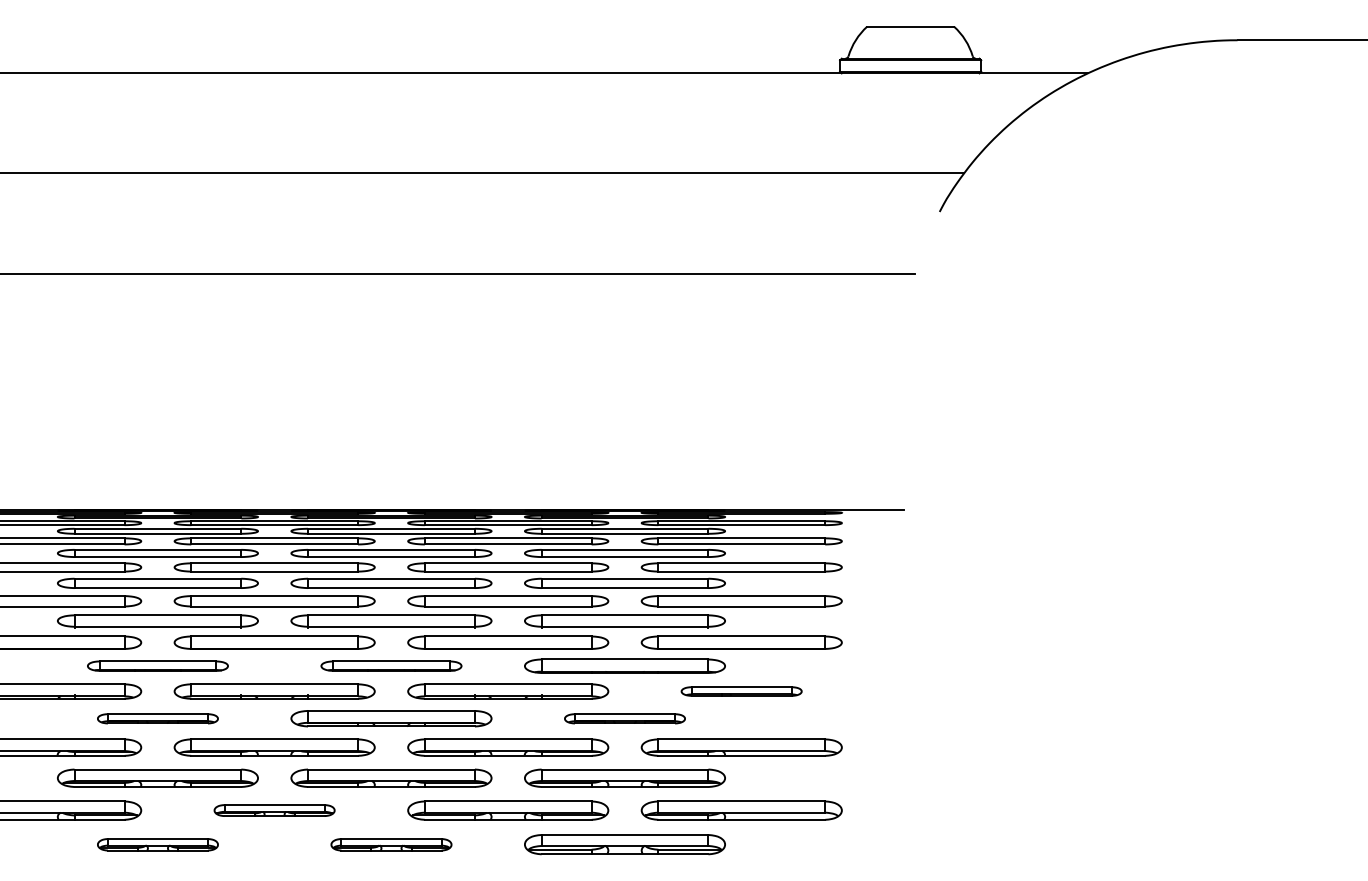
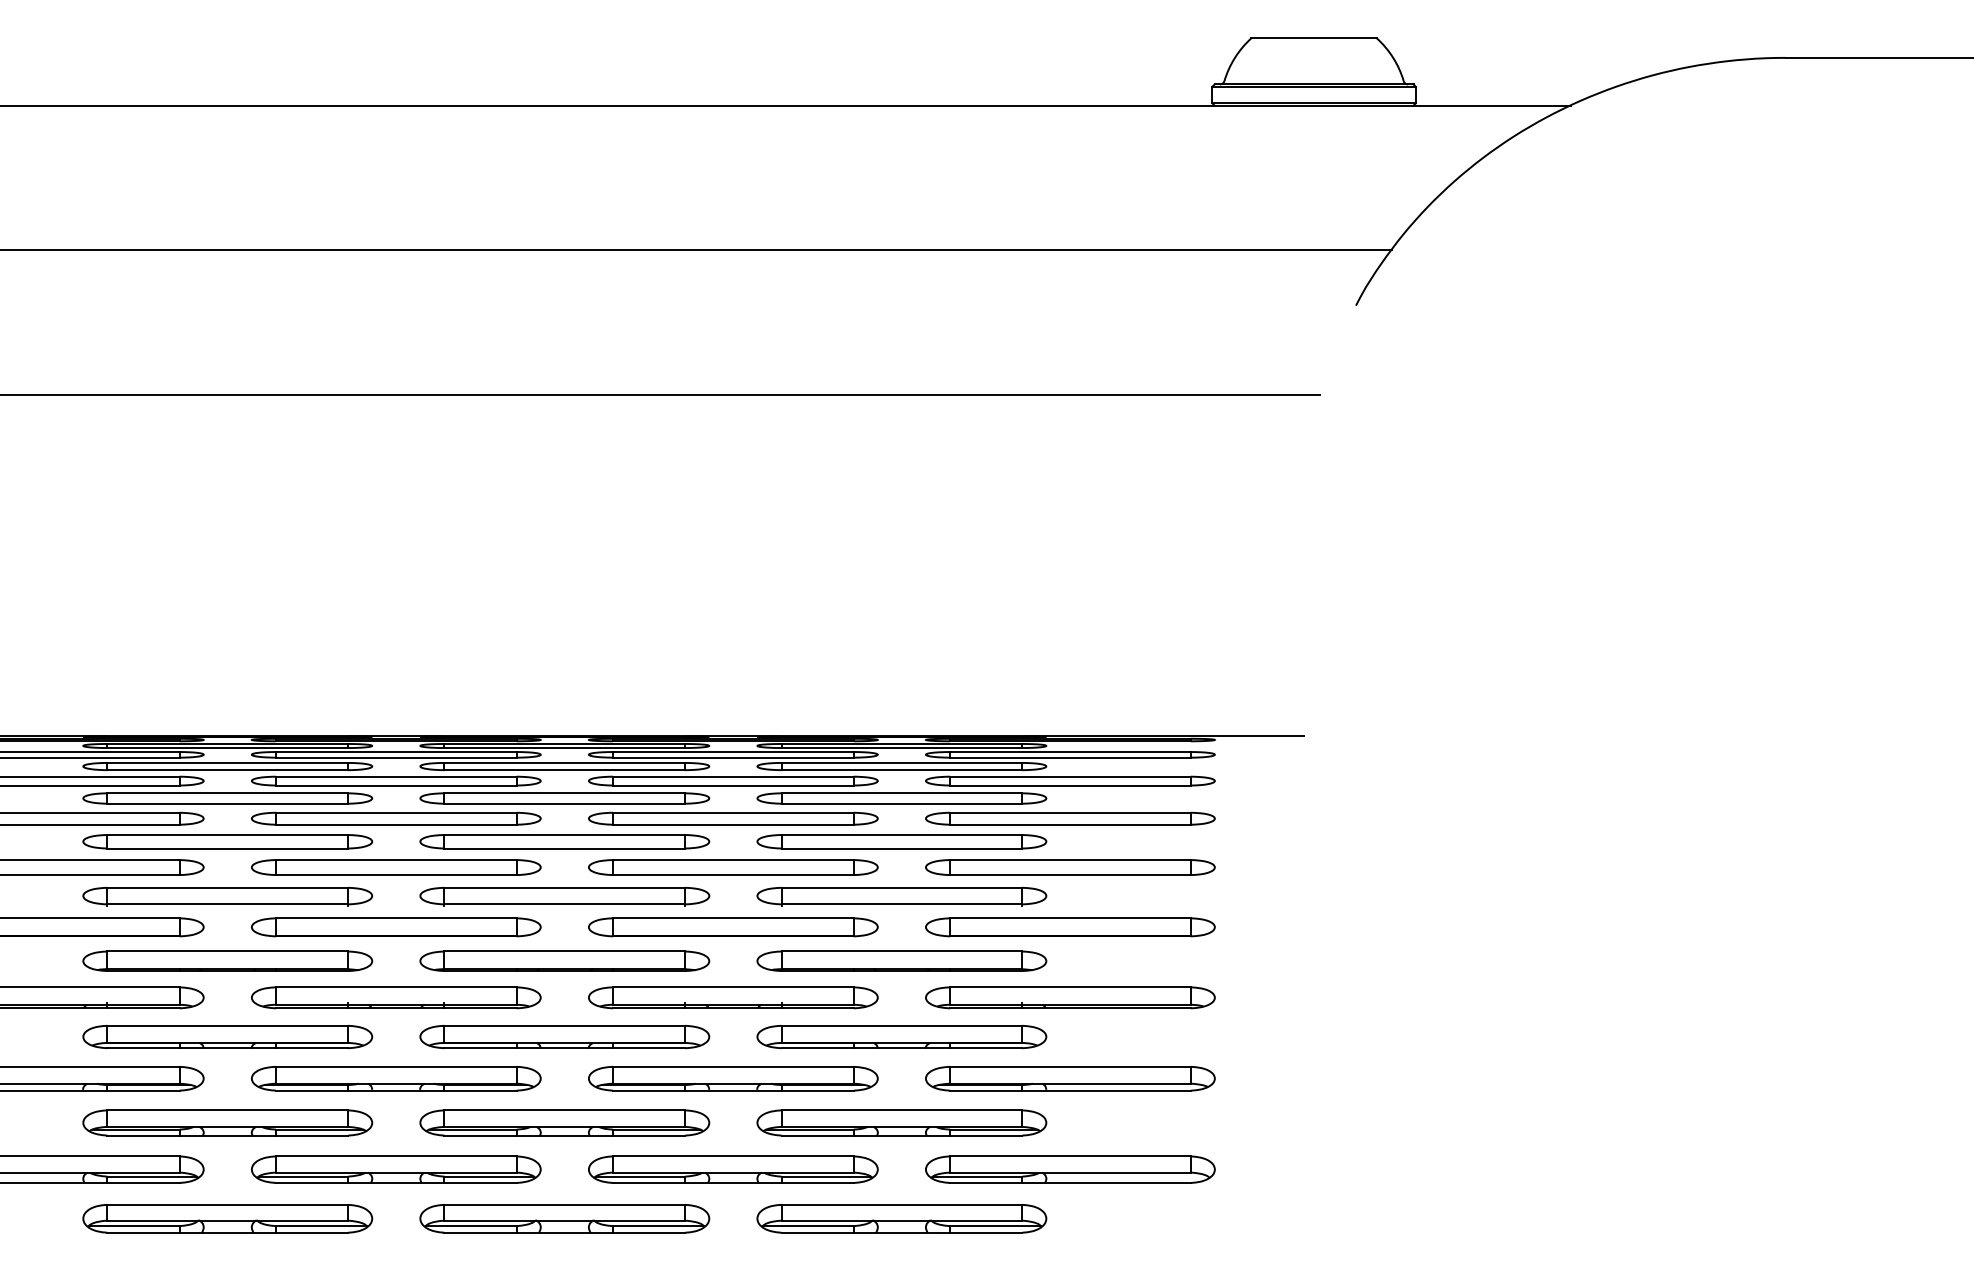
part: (157, 665) -> (227, 960), size x1.43
part: (391, 665) -> (564, 960), size x1.43
part: (741, 691) -> (1069, 997), size x1.67
part: (157, 718) -> (227, 1036), size x1.67
part: (624, 718) -> (901, 1036), size x1.67
part: (274, 810) -> (396, 1169), size x1.67
part: (157, 844) -> (227, 1218), size x1.67
part: (391, 844) -> (564, 1218), size x1.67

